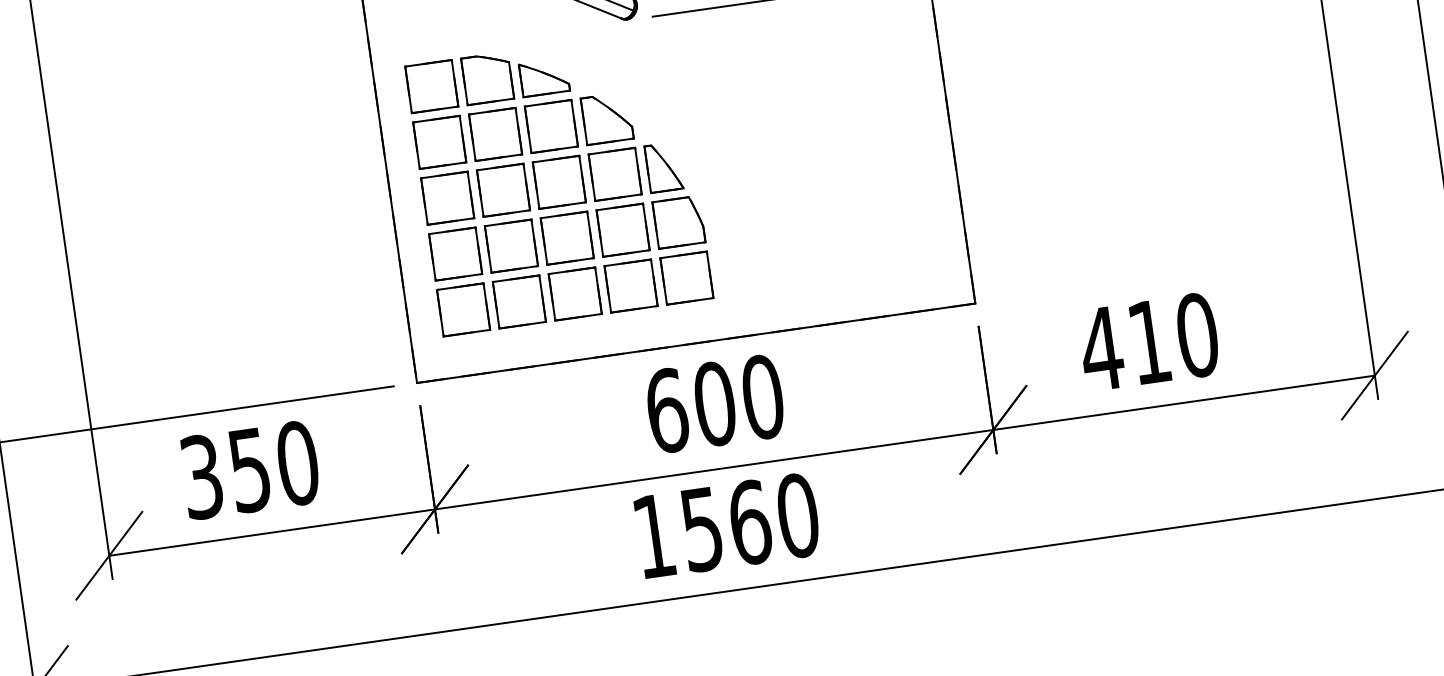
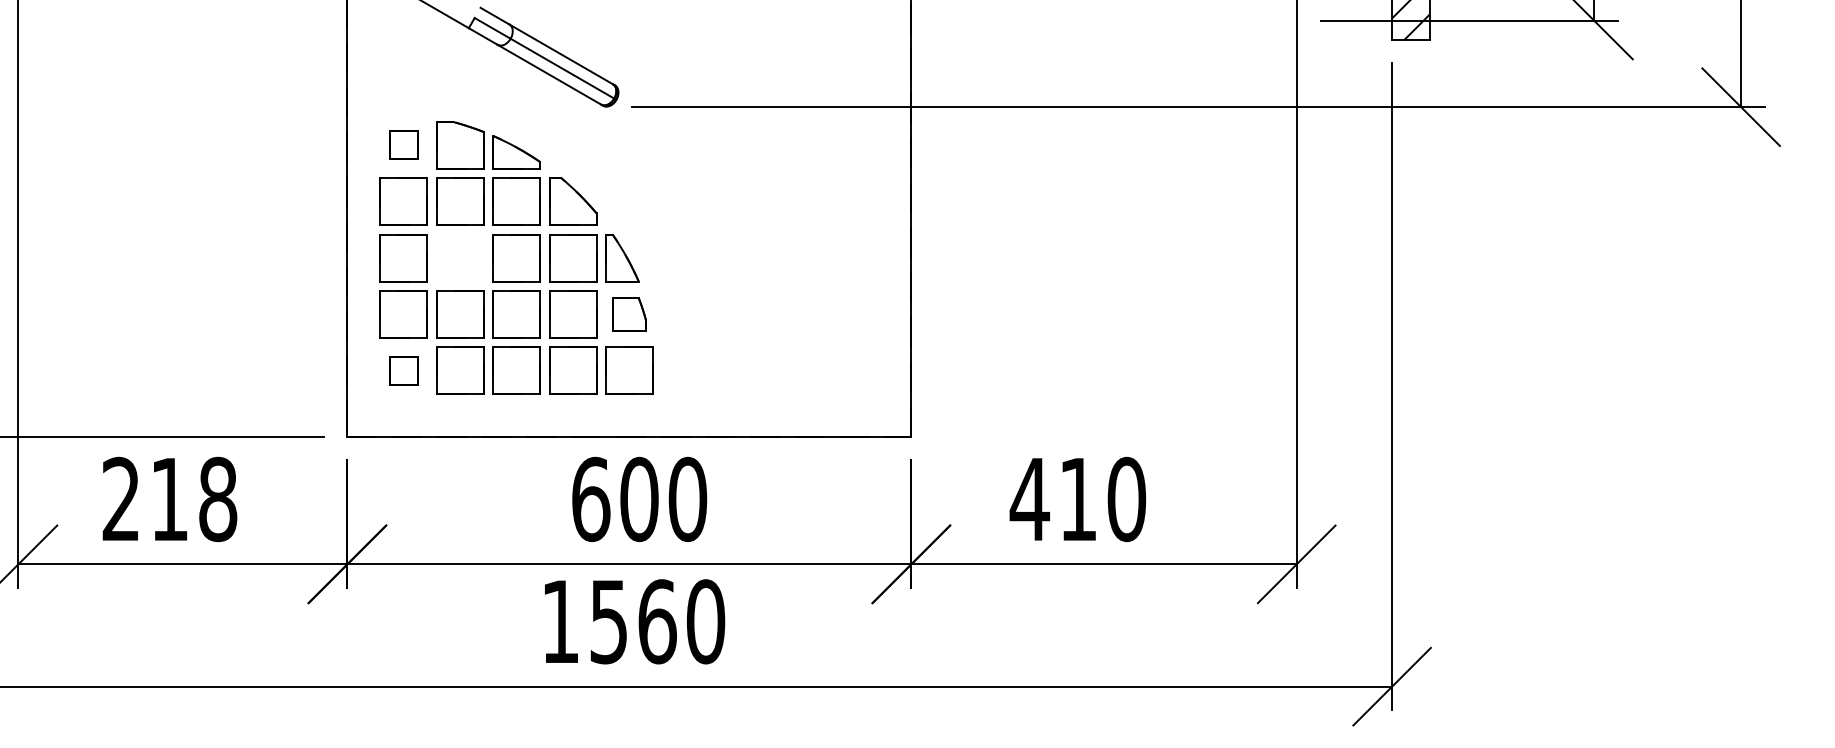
part: (431, 86) -> (403, 145), size x0.6
part: (503, 190) -> (460, 258), removed
part: (679, 222) -> (629, 314), size x0.7
part: (463, 309) -> (403, 370), size x0.6
text: (249, 470) -> (169, 499), 350 -> 218

